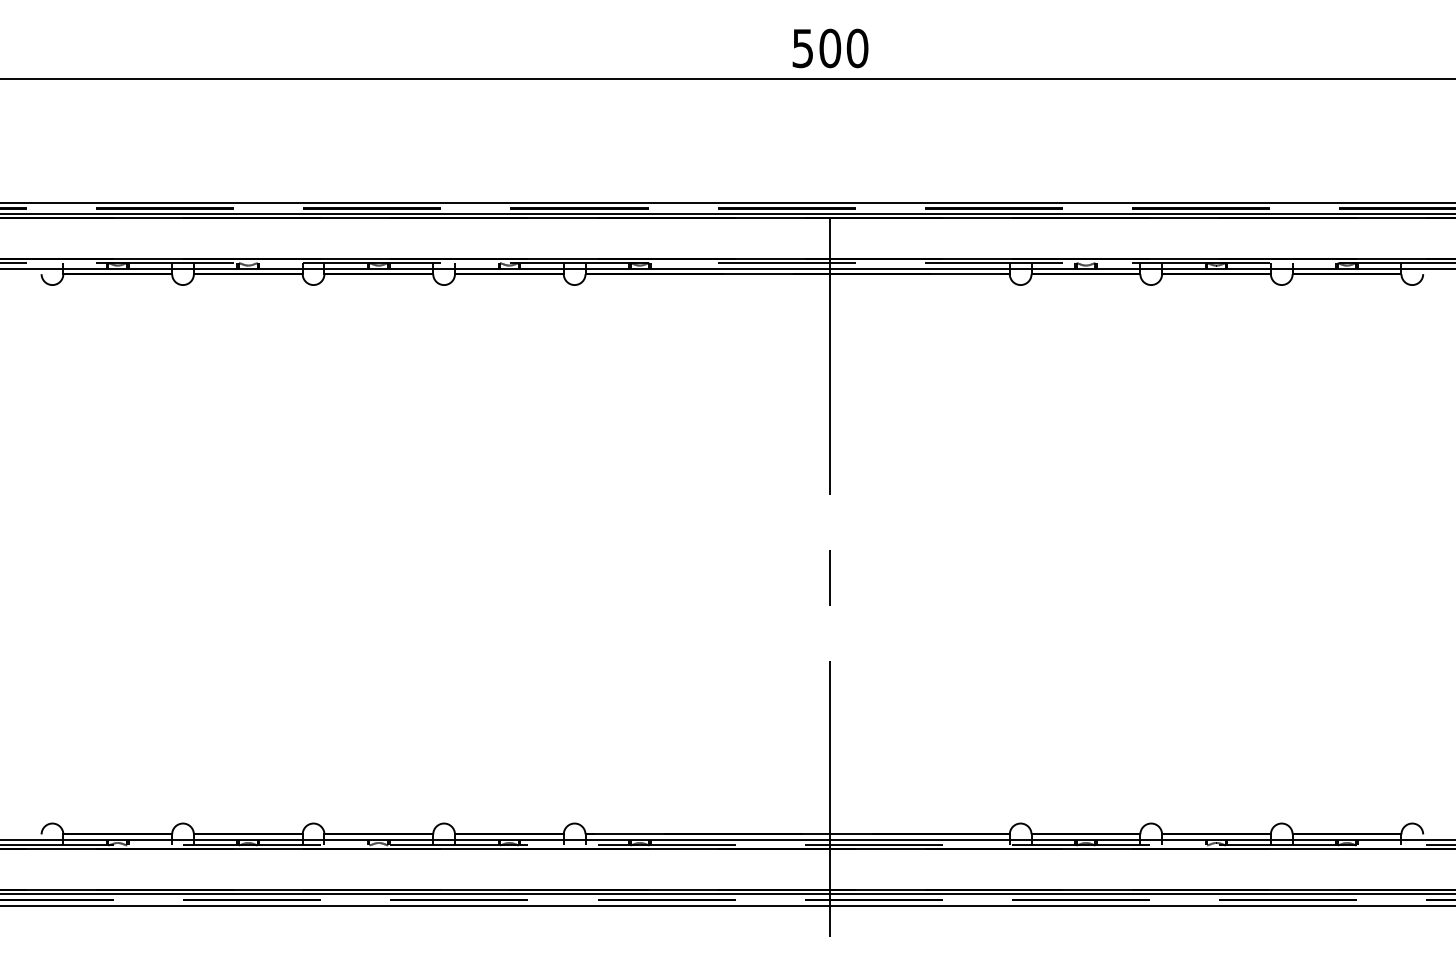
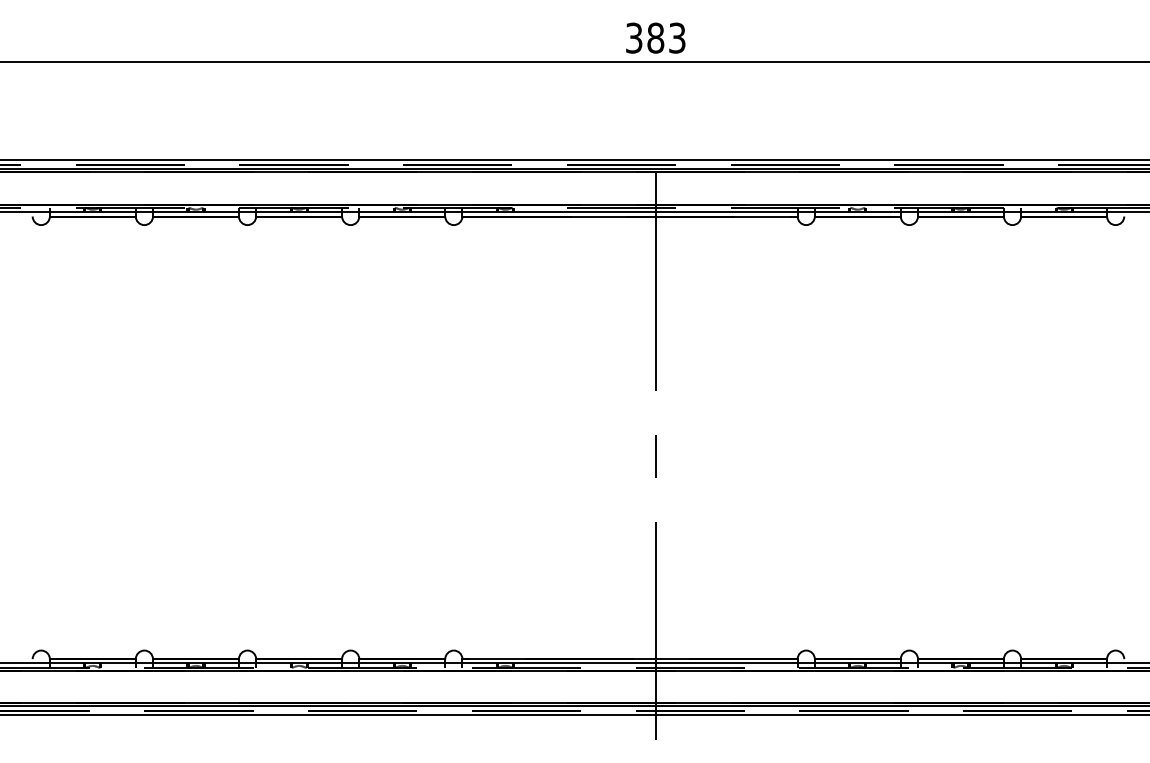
text: (830, 48) -> (655, 38), 500 -> 383

